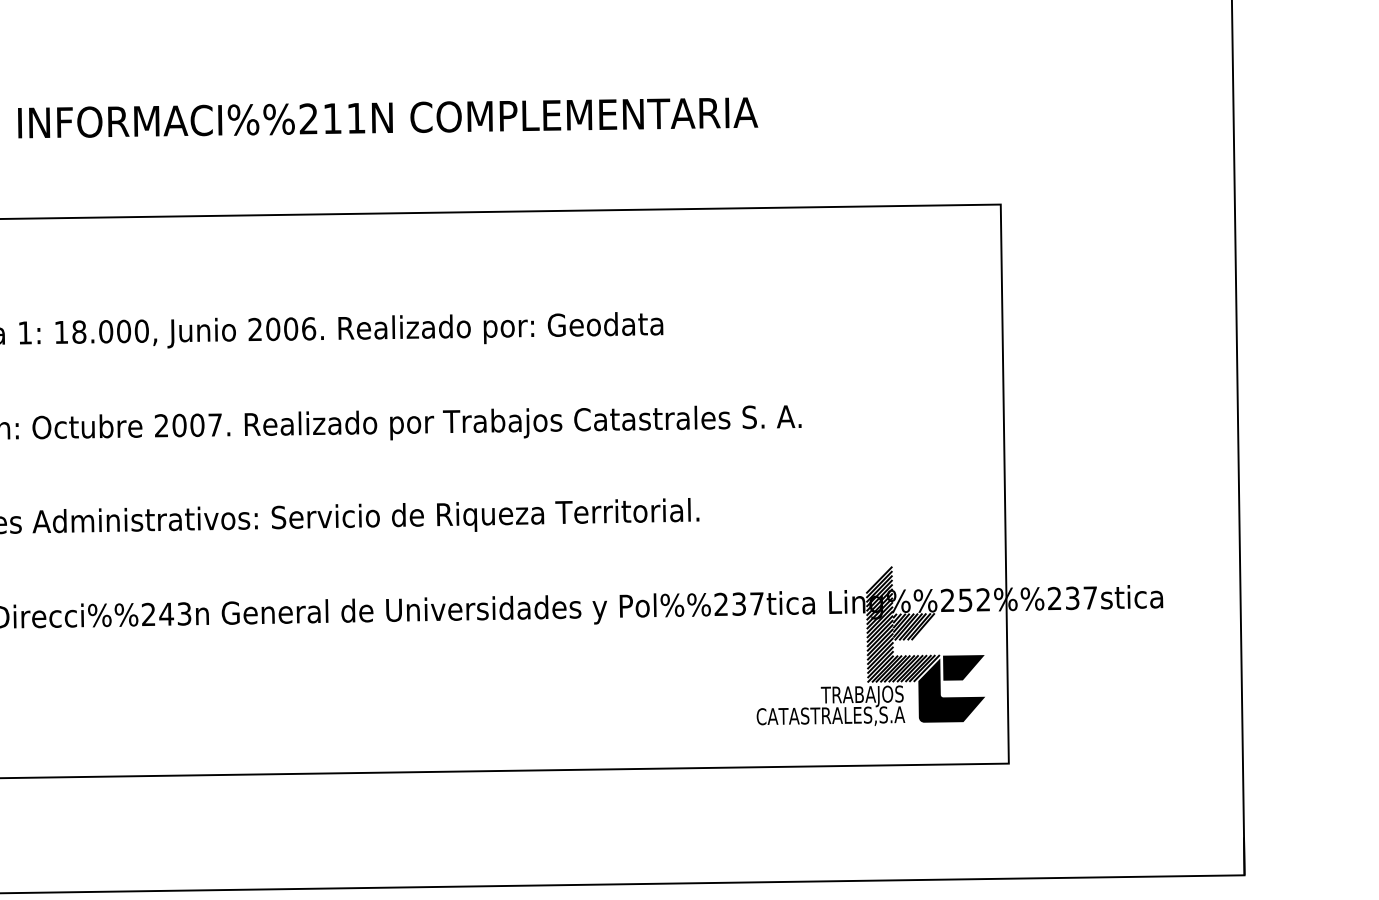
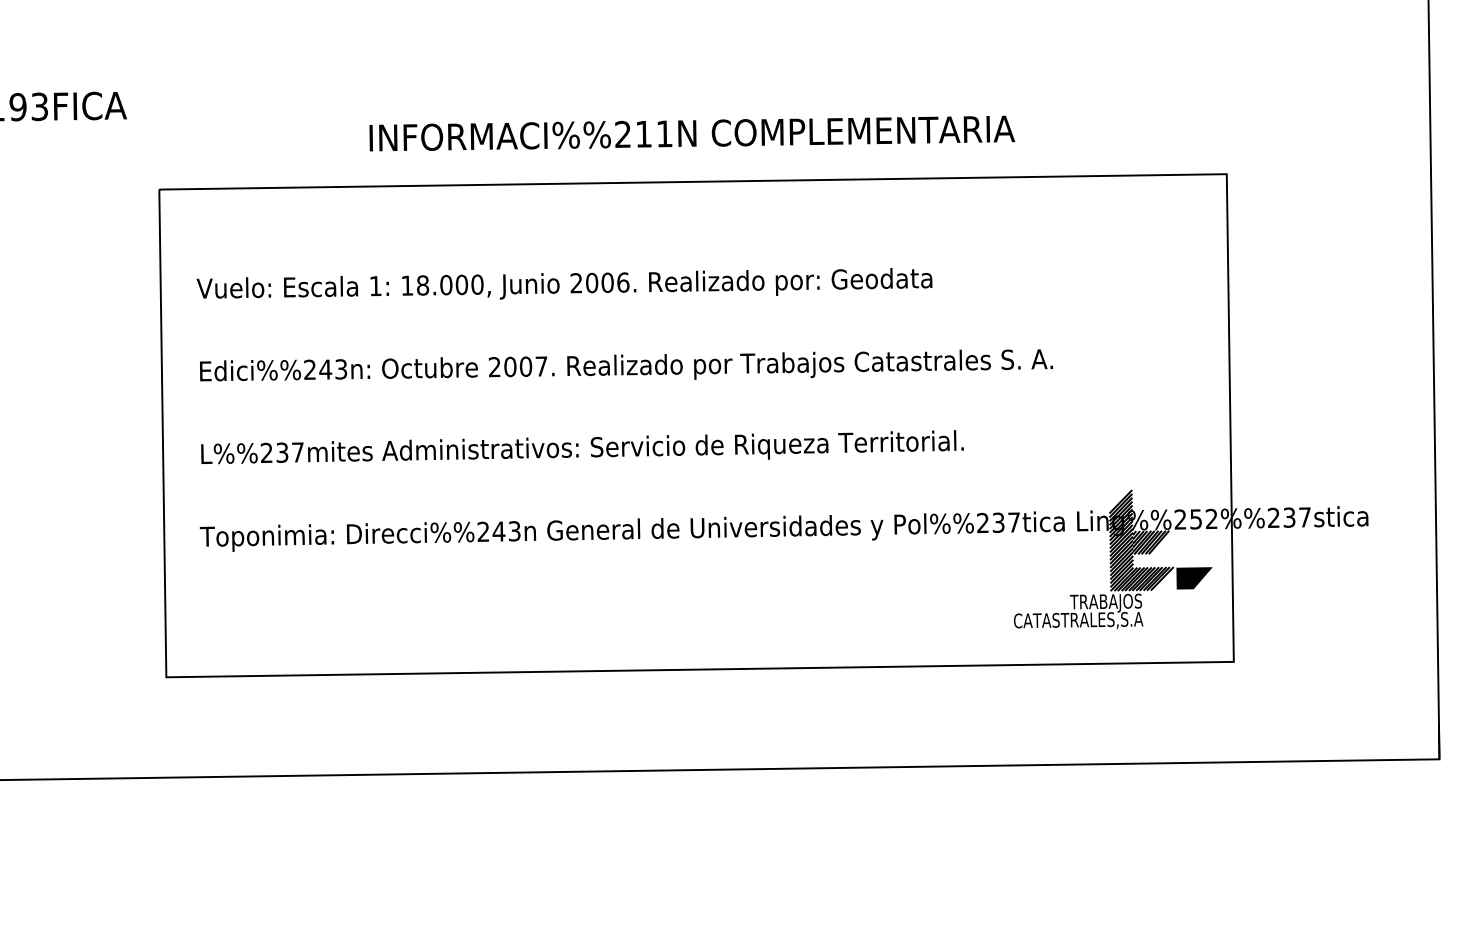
text: (388, 117) -> (692, 133), moved
fill: (951, 690) -> (1183, 598), removed

